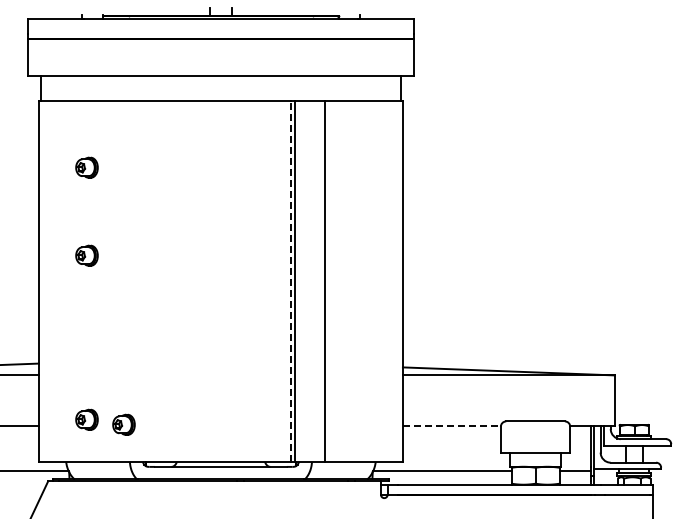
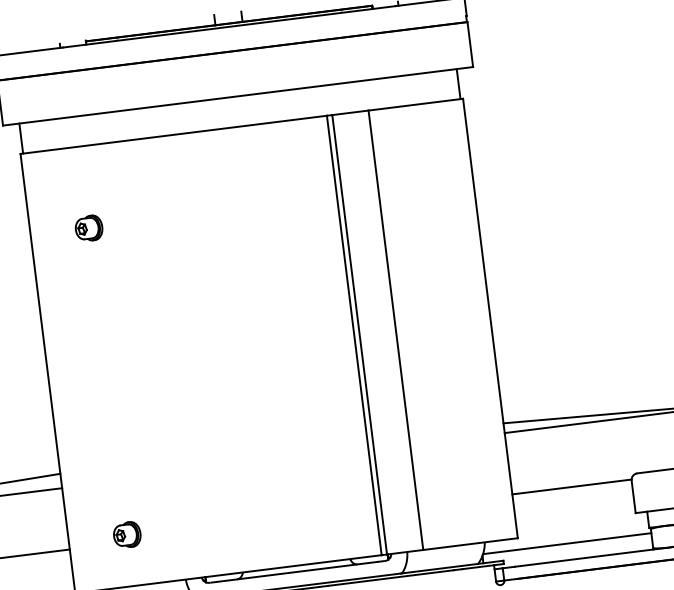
part: (86, 255) -> (101, 335), removed
line: (290, 281) -> (353, 335), dashed -> solid
part: (123, 424) -> (172, 535), removed
line: (452, 425) -> (572, 486), dashed -> solid

